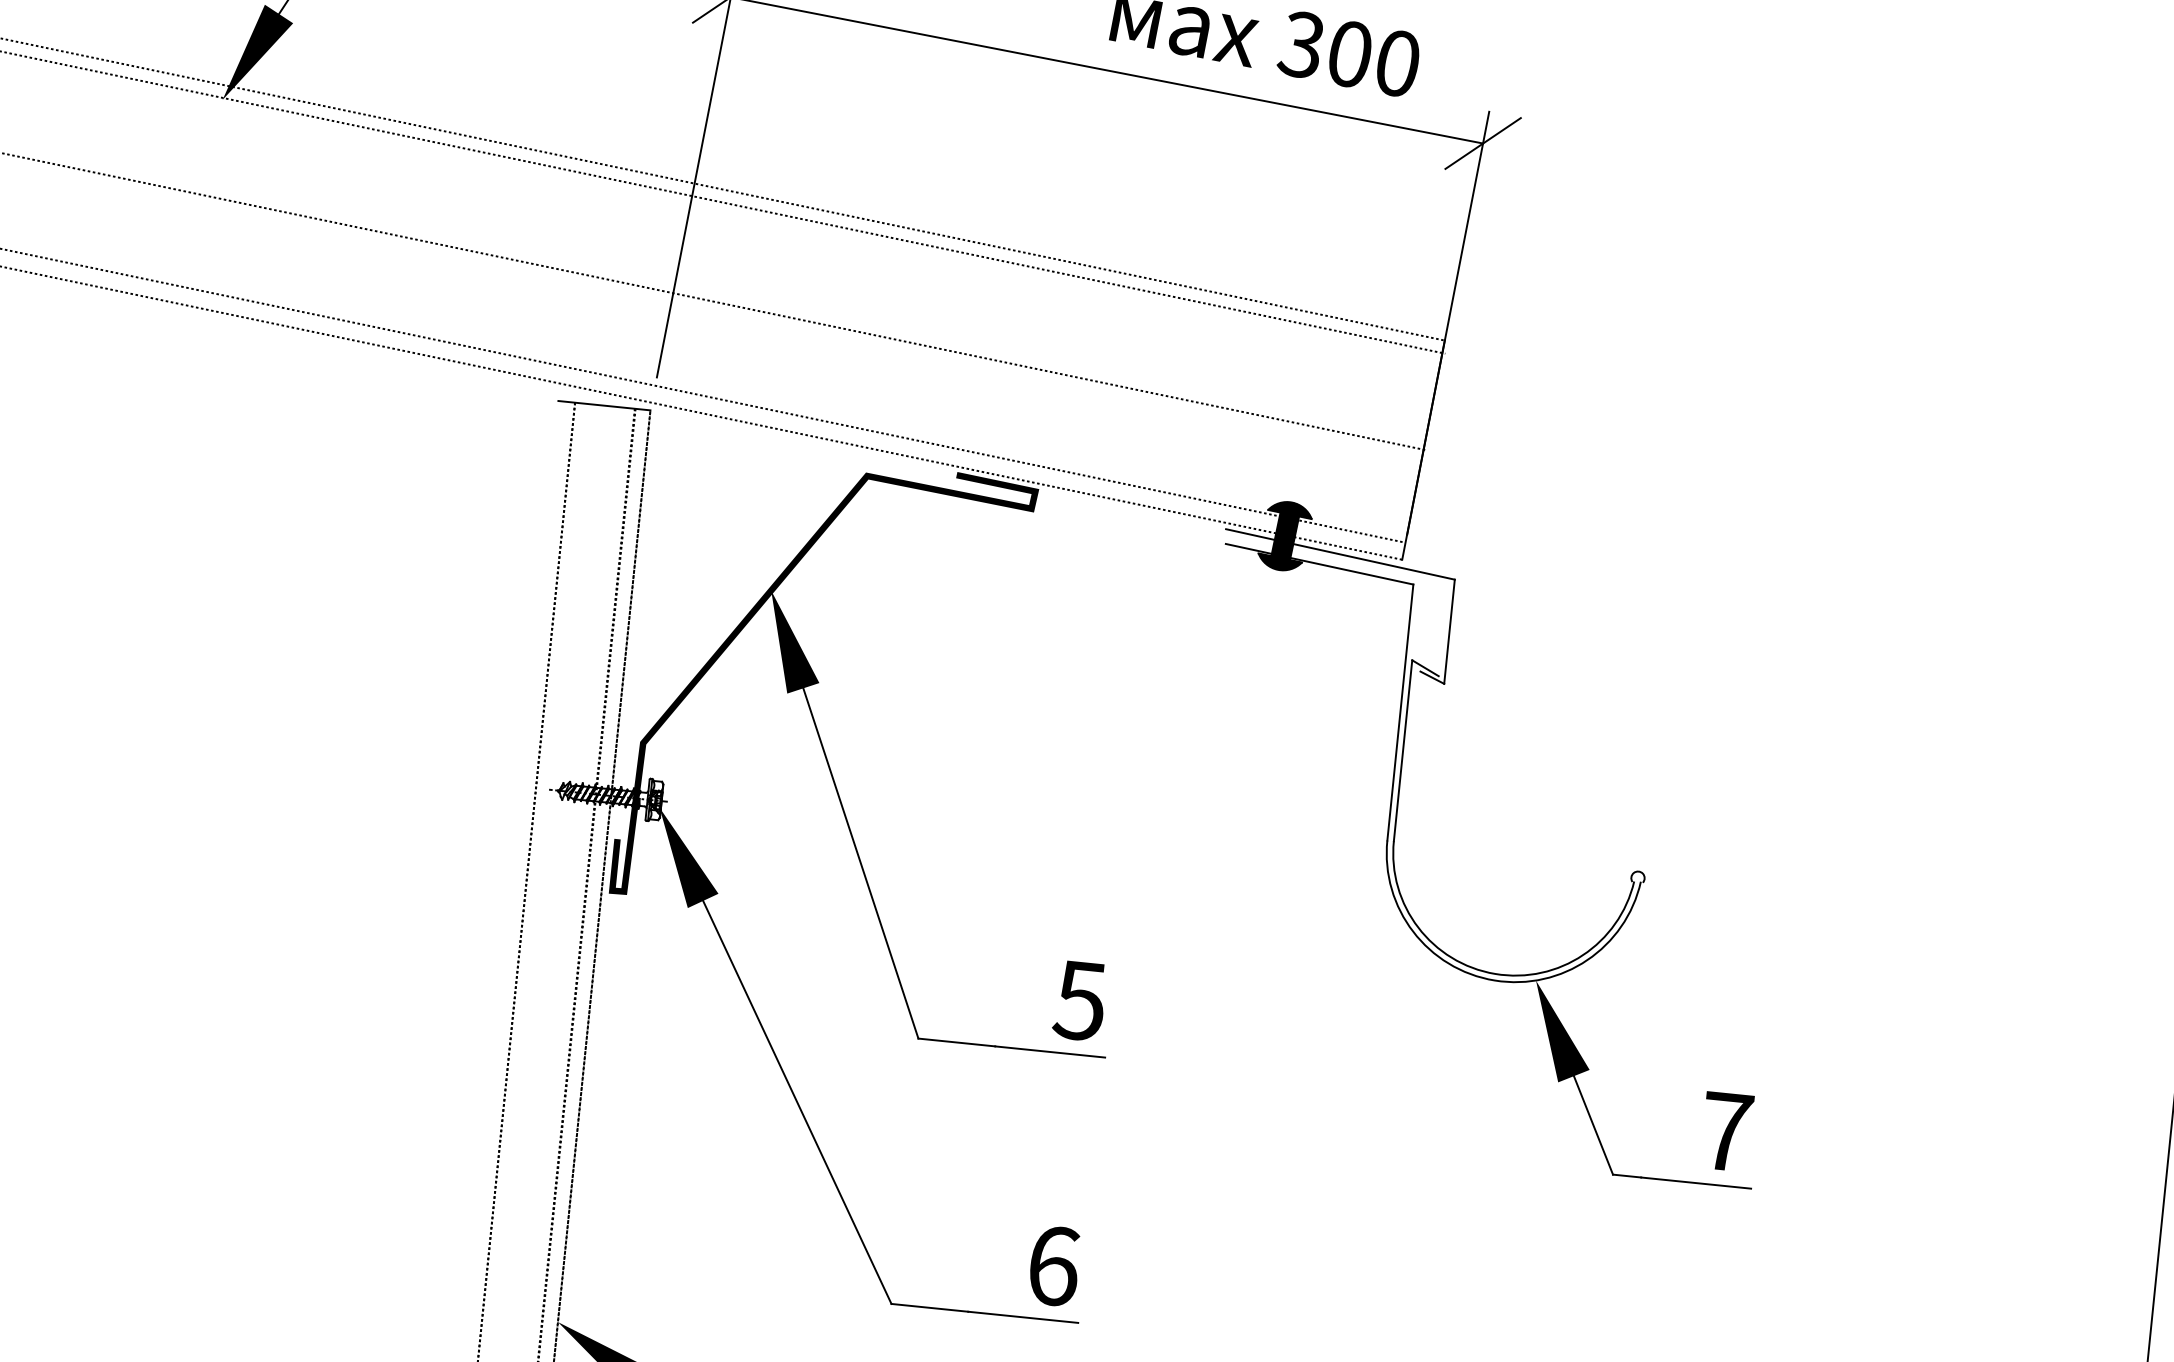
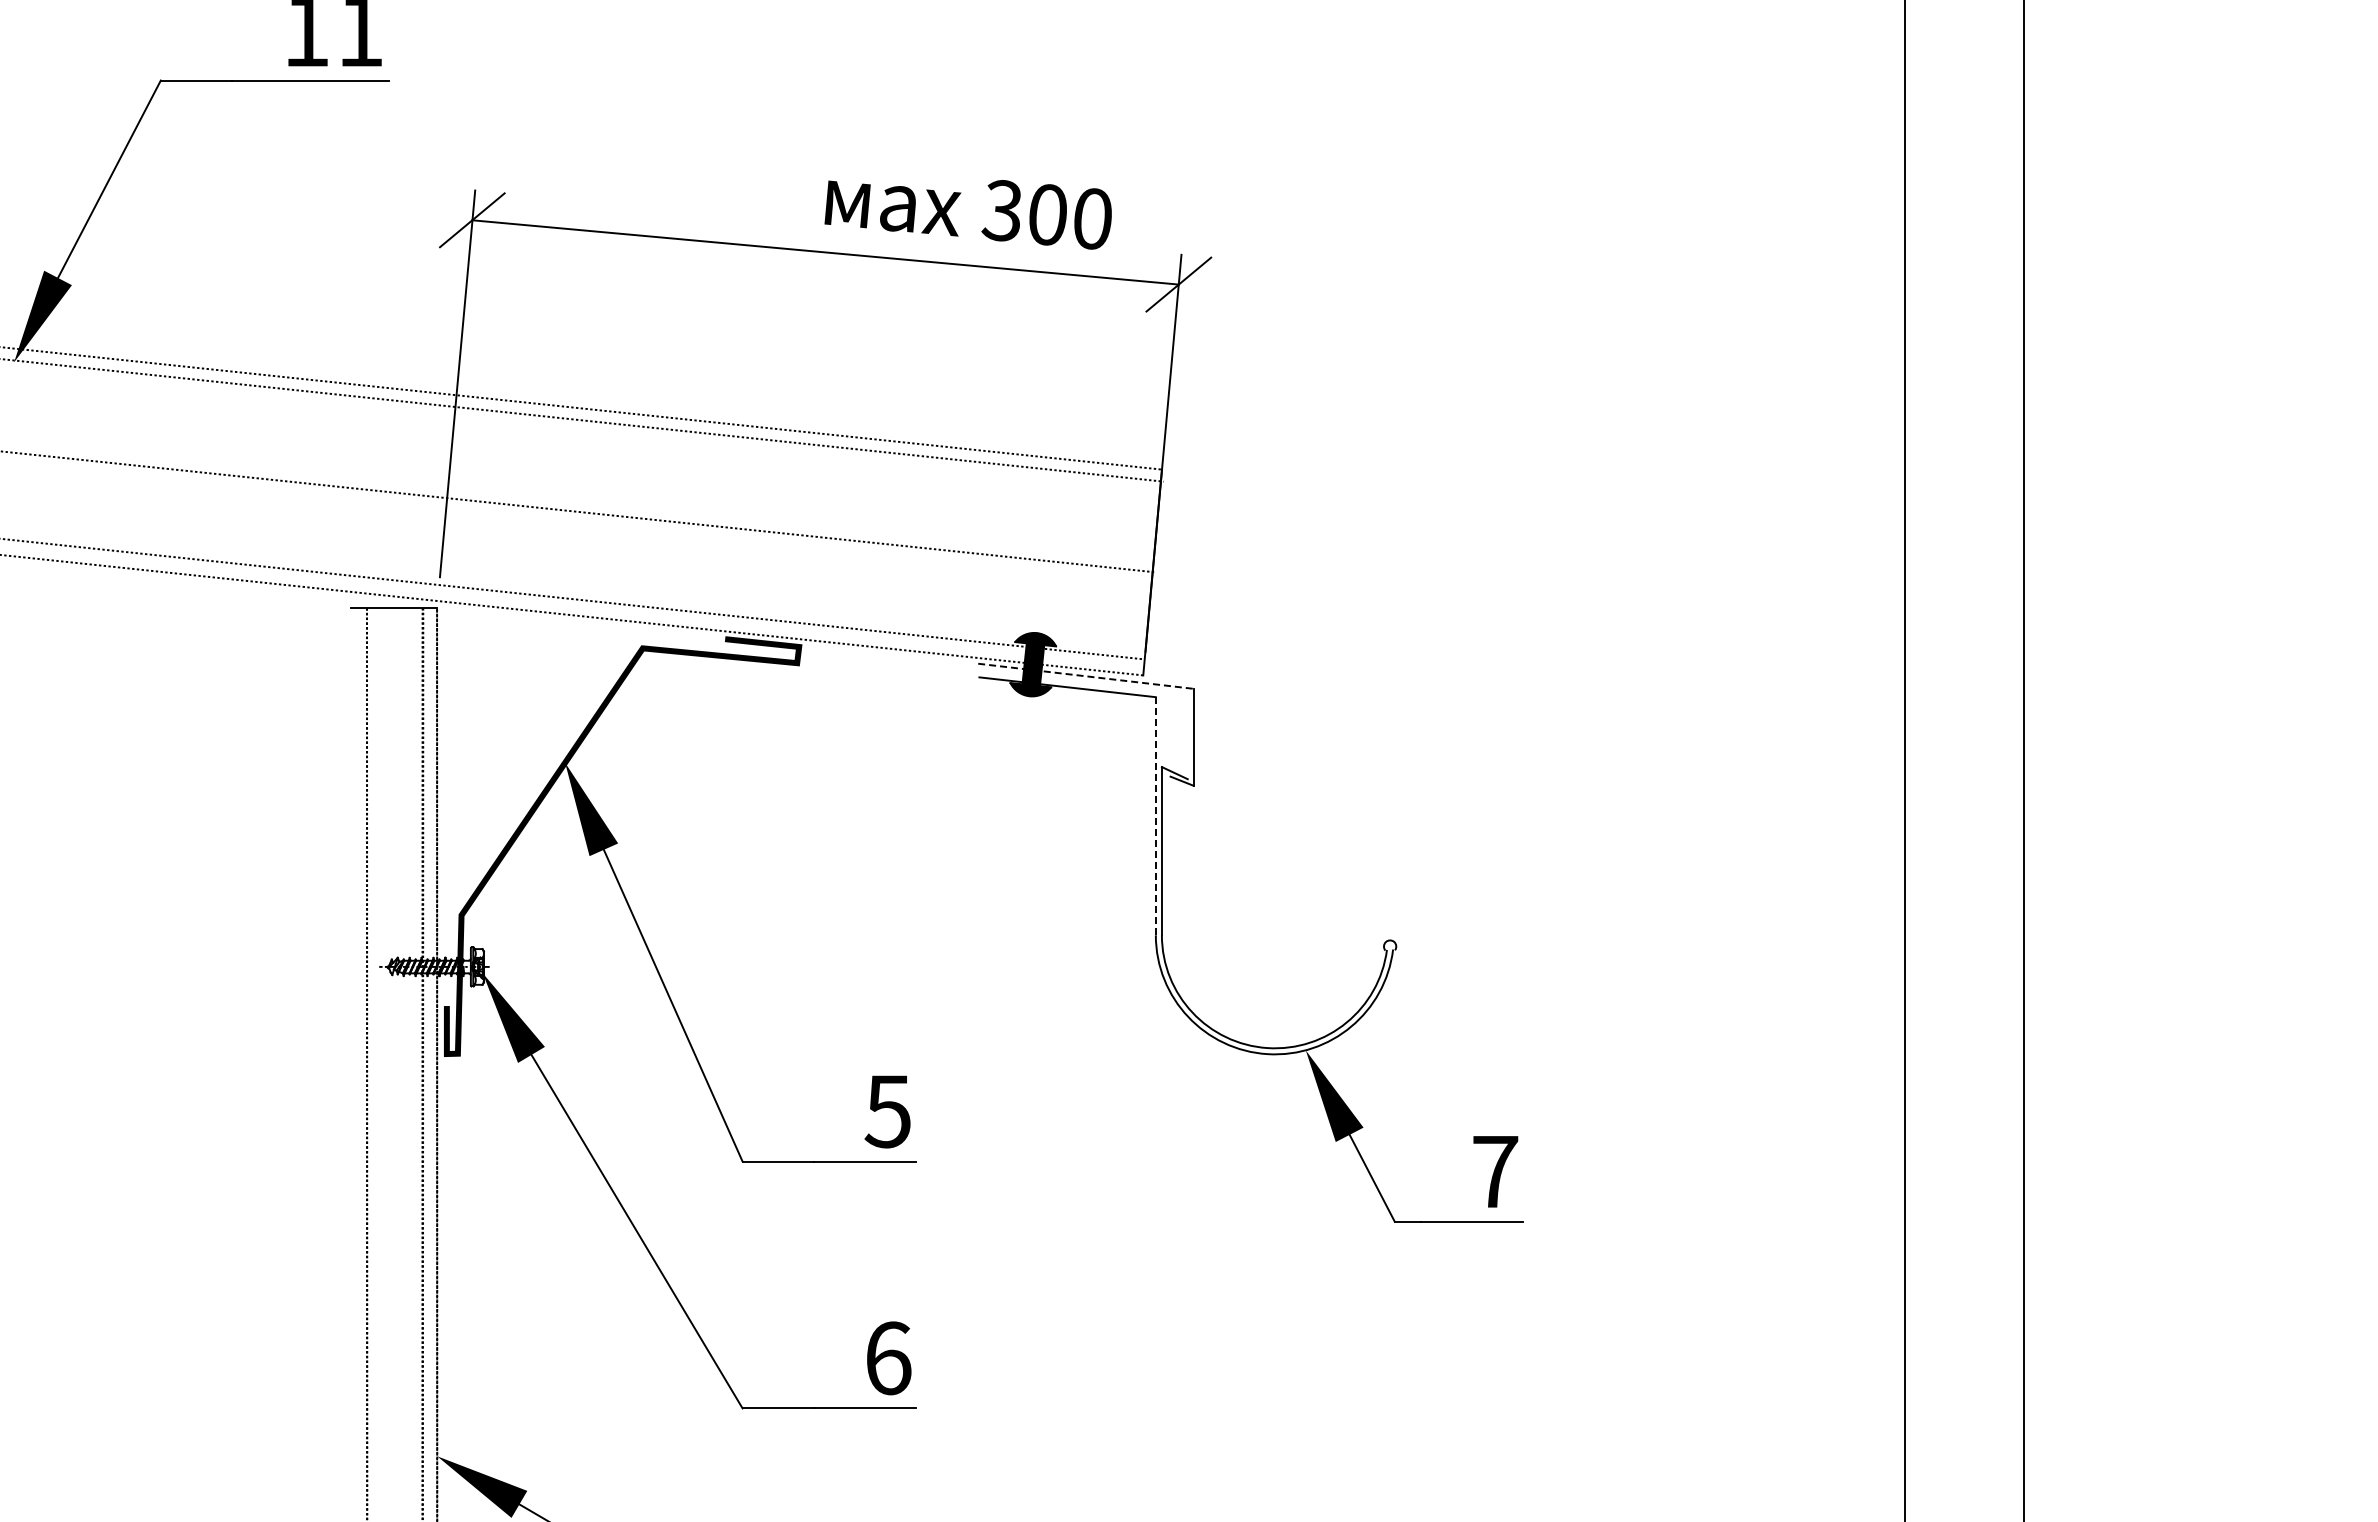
line: (1341, 554) -> (1086, 676), solid -> dashed
line: (1399, 712) -> (1155, 816), solid -> dashed

